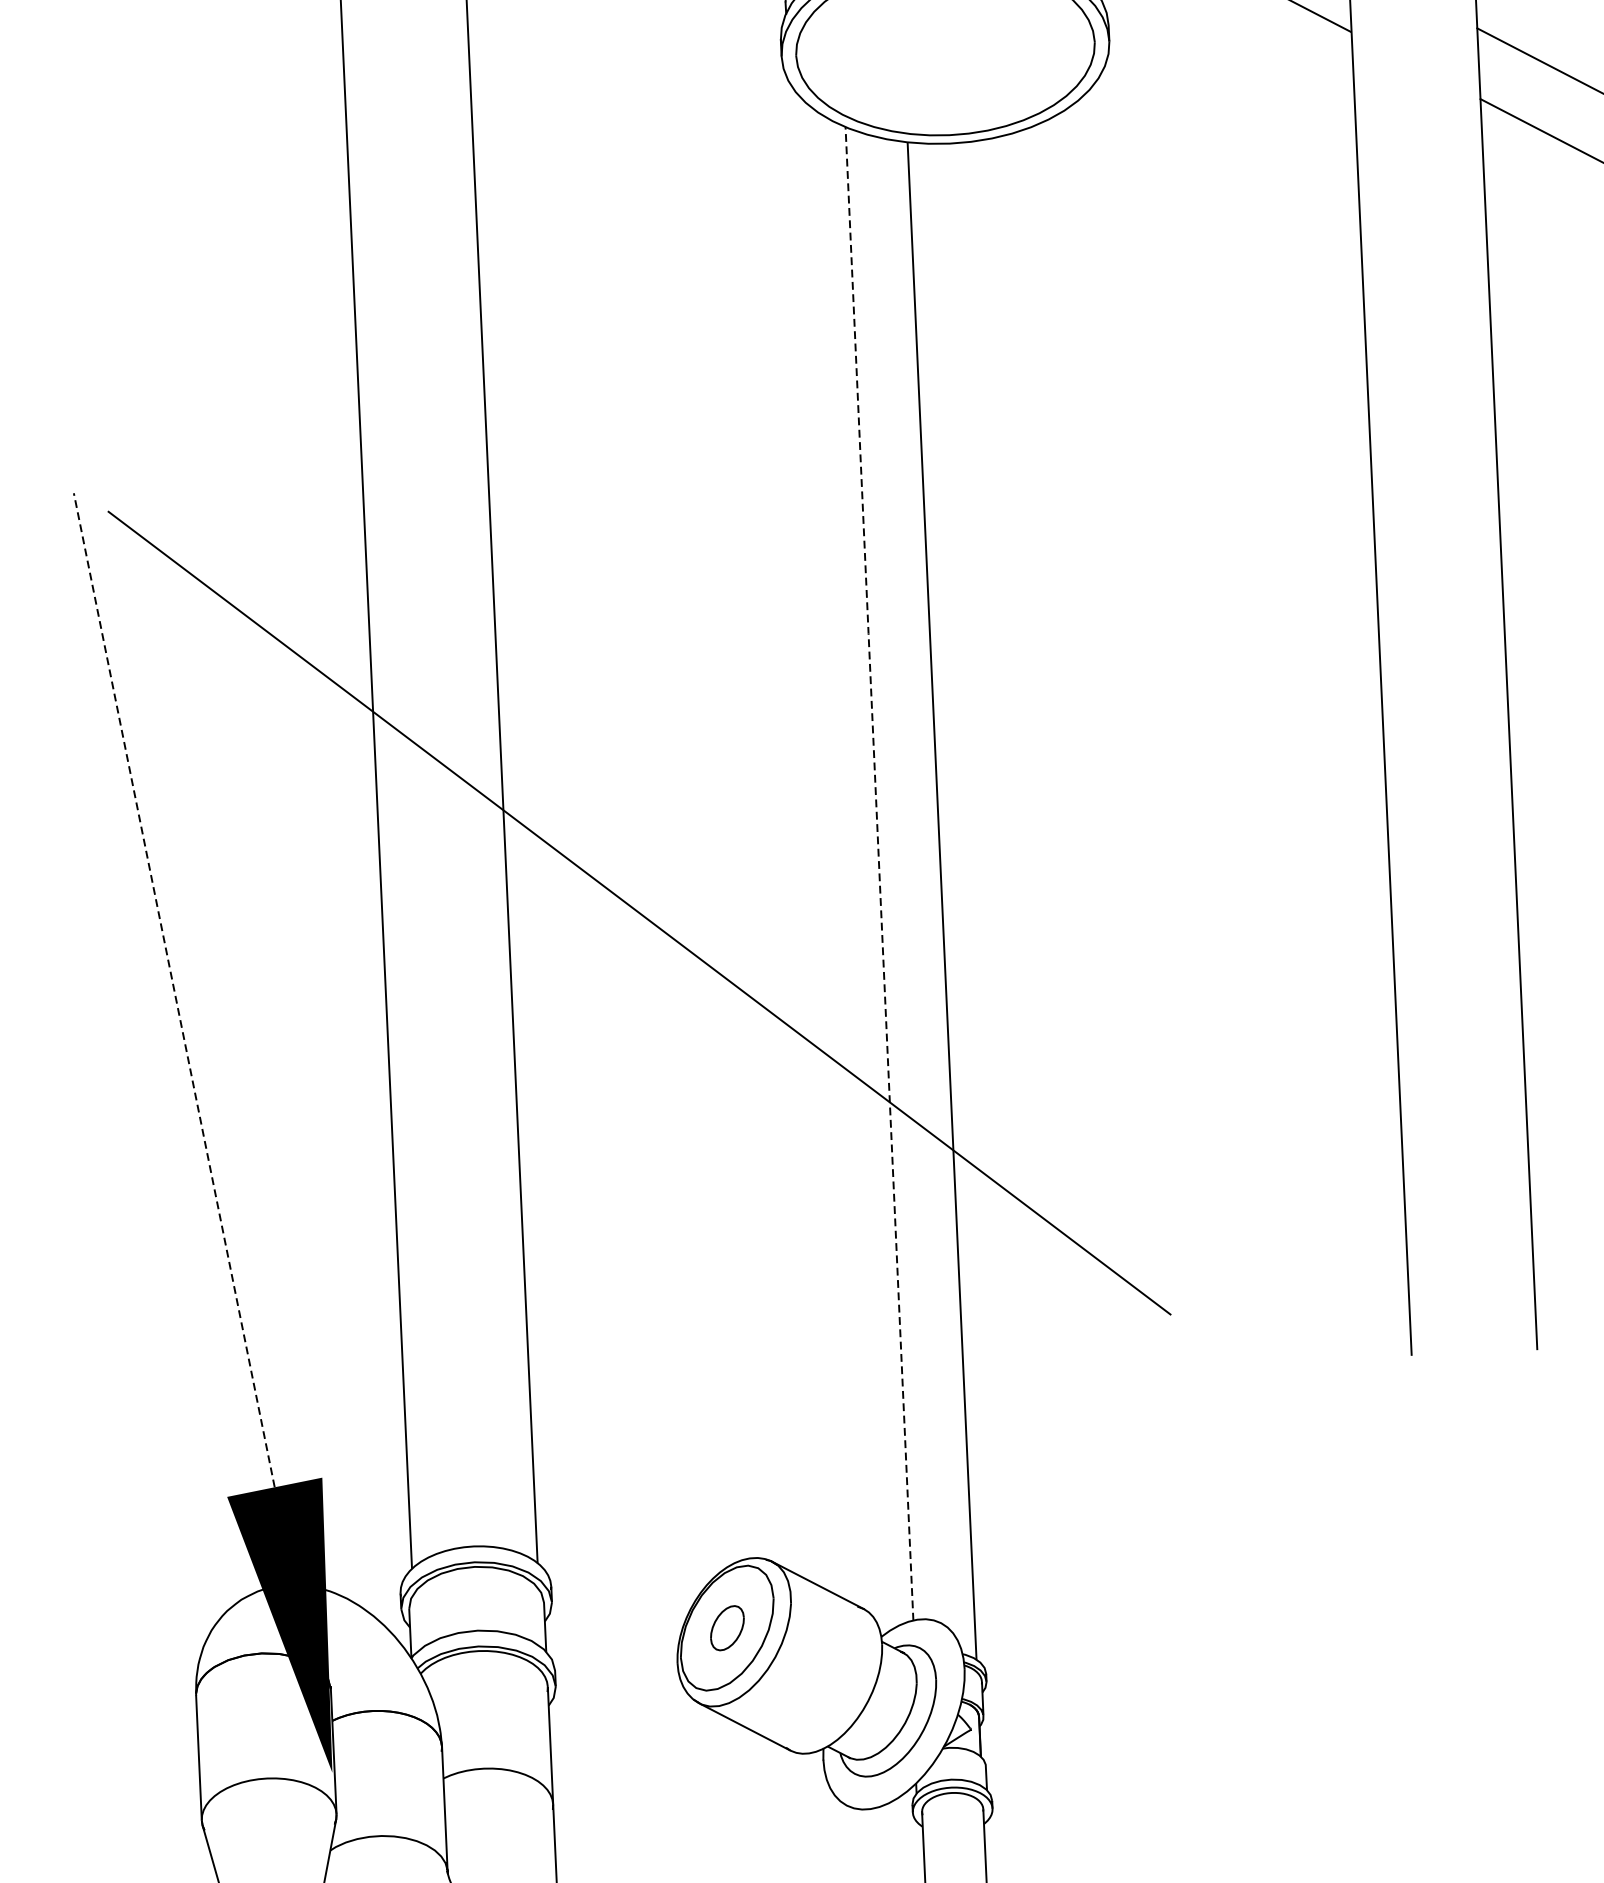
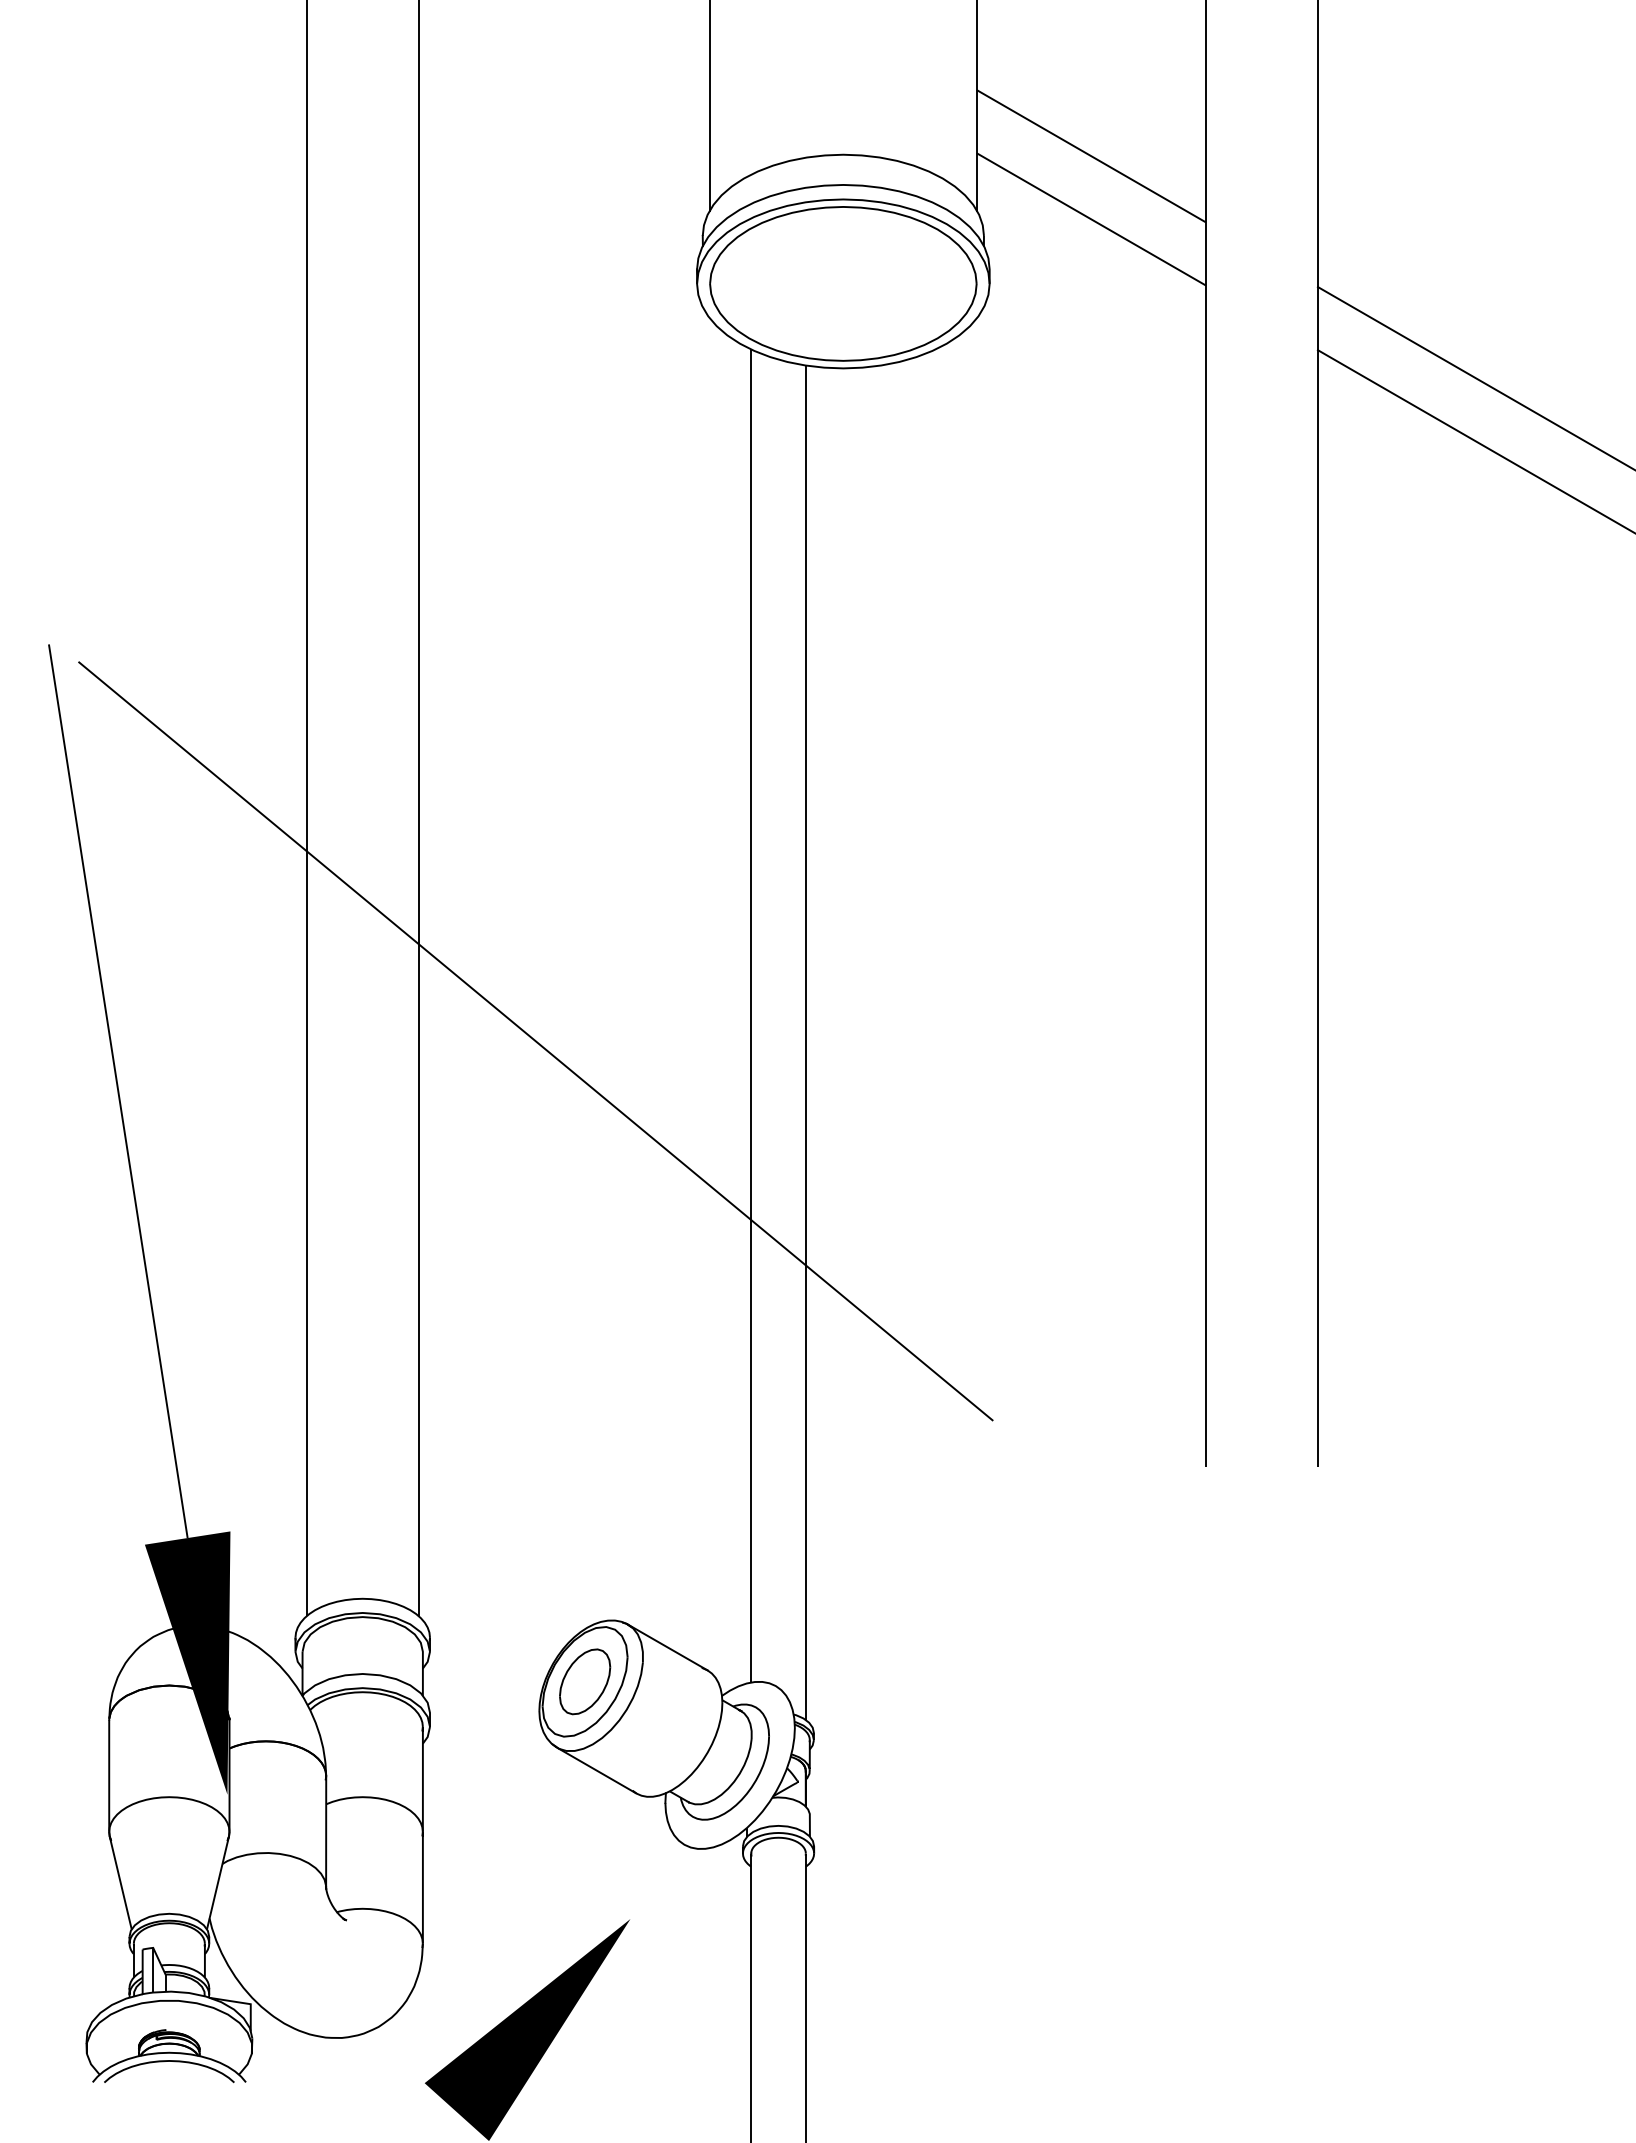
line: (879, 873) -> (751, 1015), dashed -> solid
line: (174, 989) -> (118, 1090), dashed -> solid
part: (727, 1627) -> (585, 1681), size x1.67

